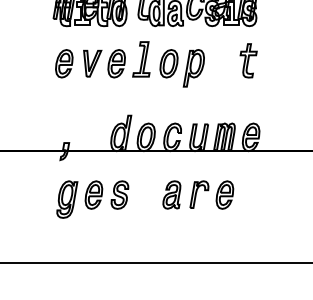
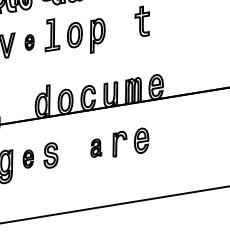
part: (116, 63) -> (29, 42), size x0.6
part: (93, 194) -> (27, 158), size x0.7
part: (171, 194) -> (95, 147), size x0.7

